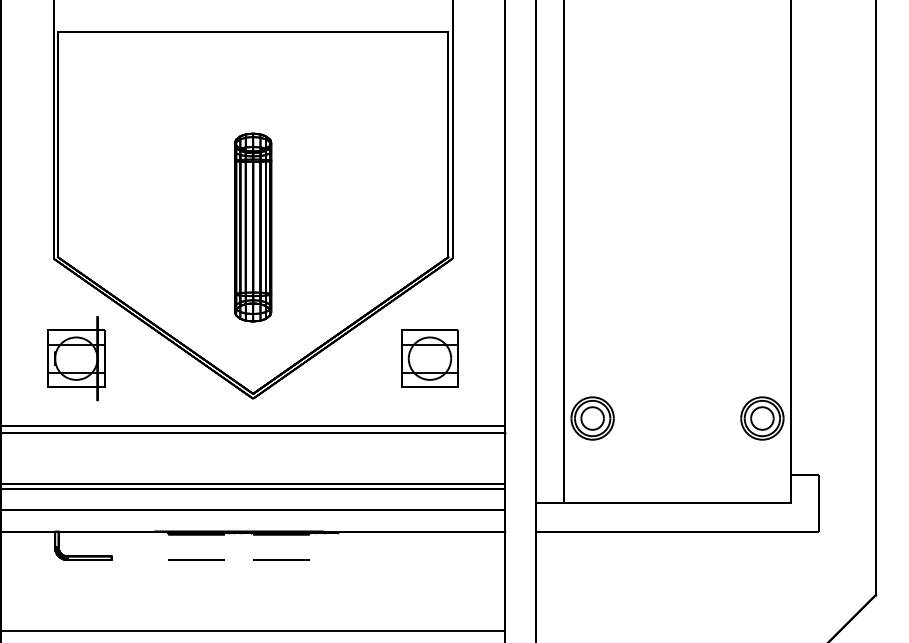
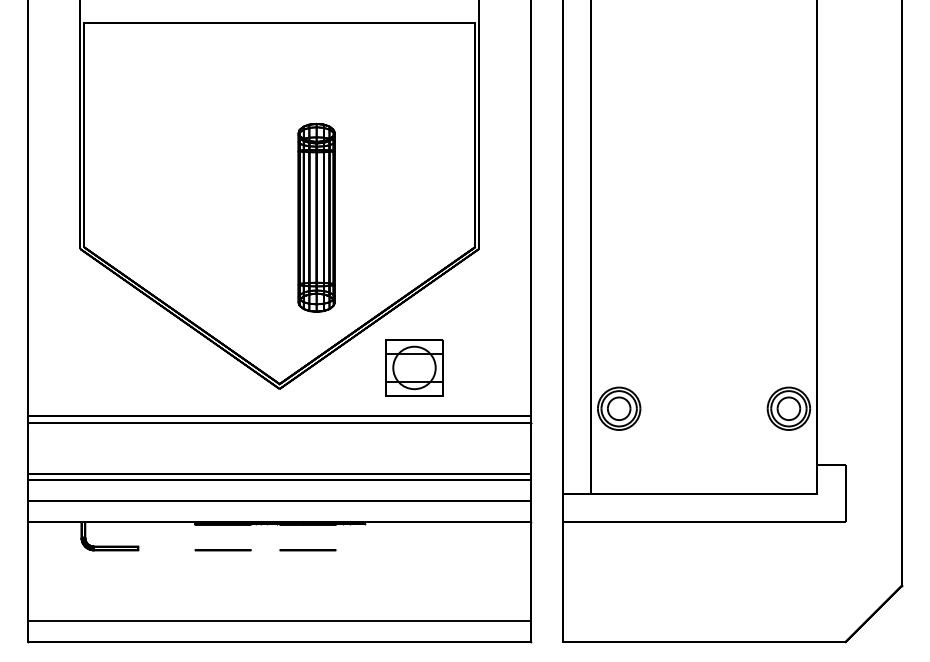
part: (252, 227) -> (316, 217), moved
part: (75, 358) -> (102, 348), removed
part: (429, 358) -> (414, 367), moved

